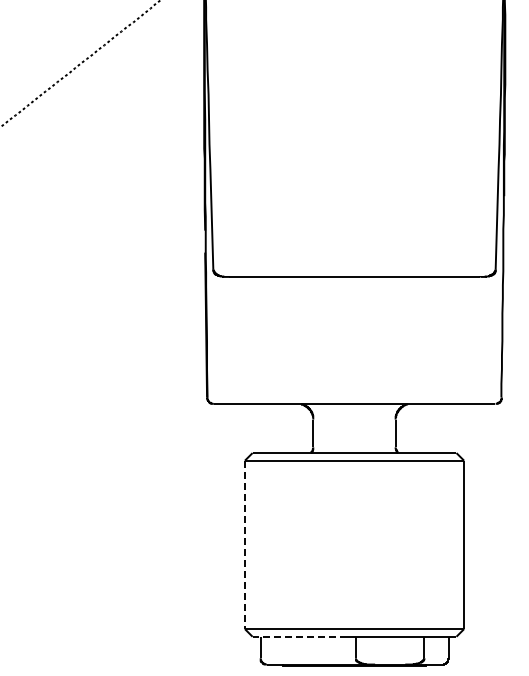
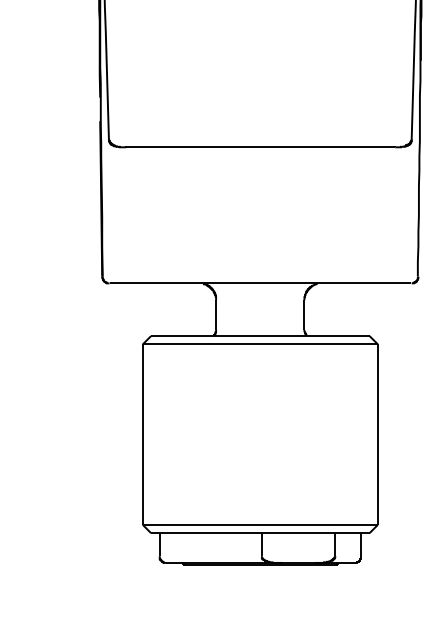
line: (244, 545) -> (142, 435), dashed -> solid
line: (299, 636) -> (201, 532), dashed -> solid

